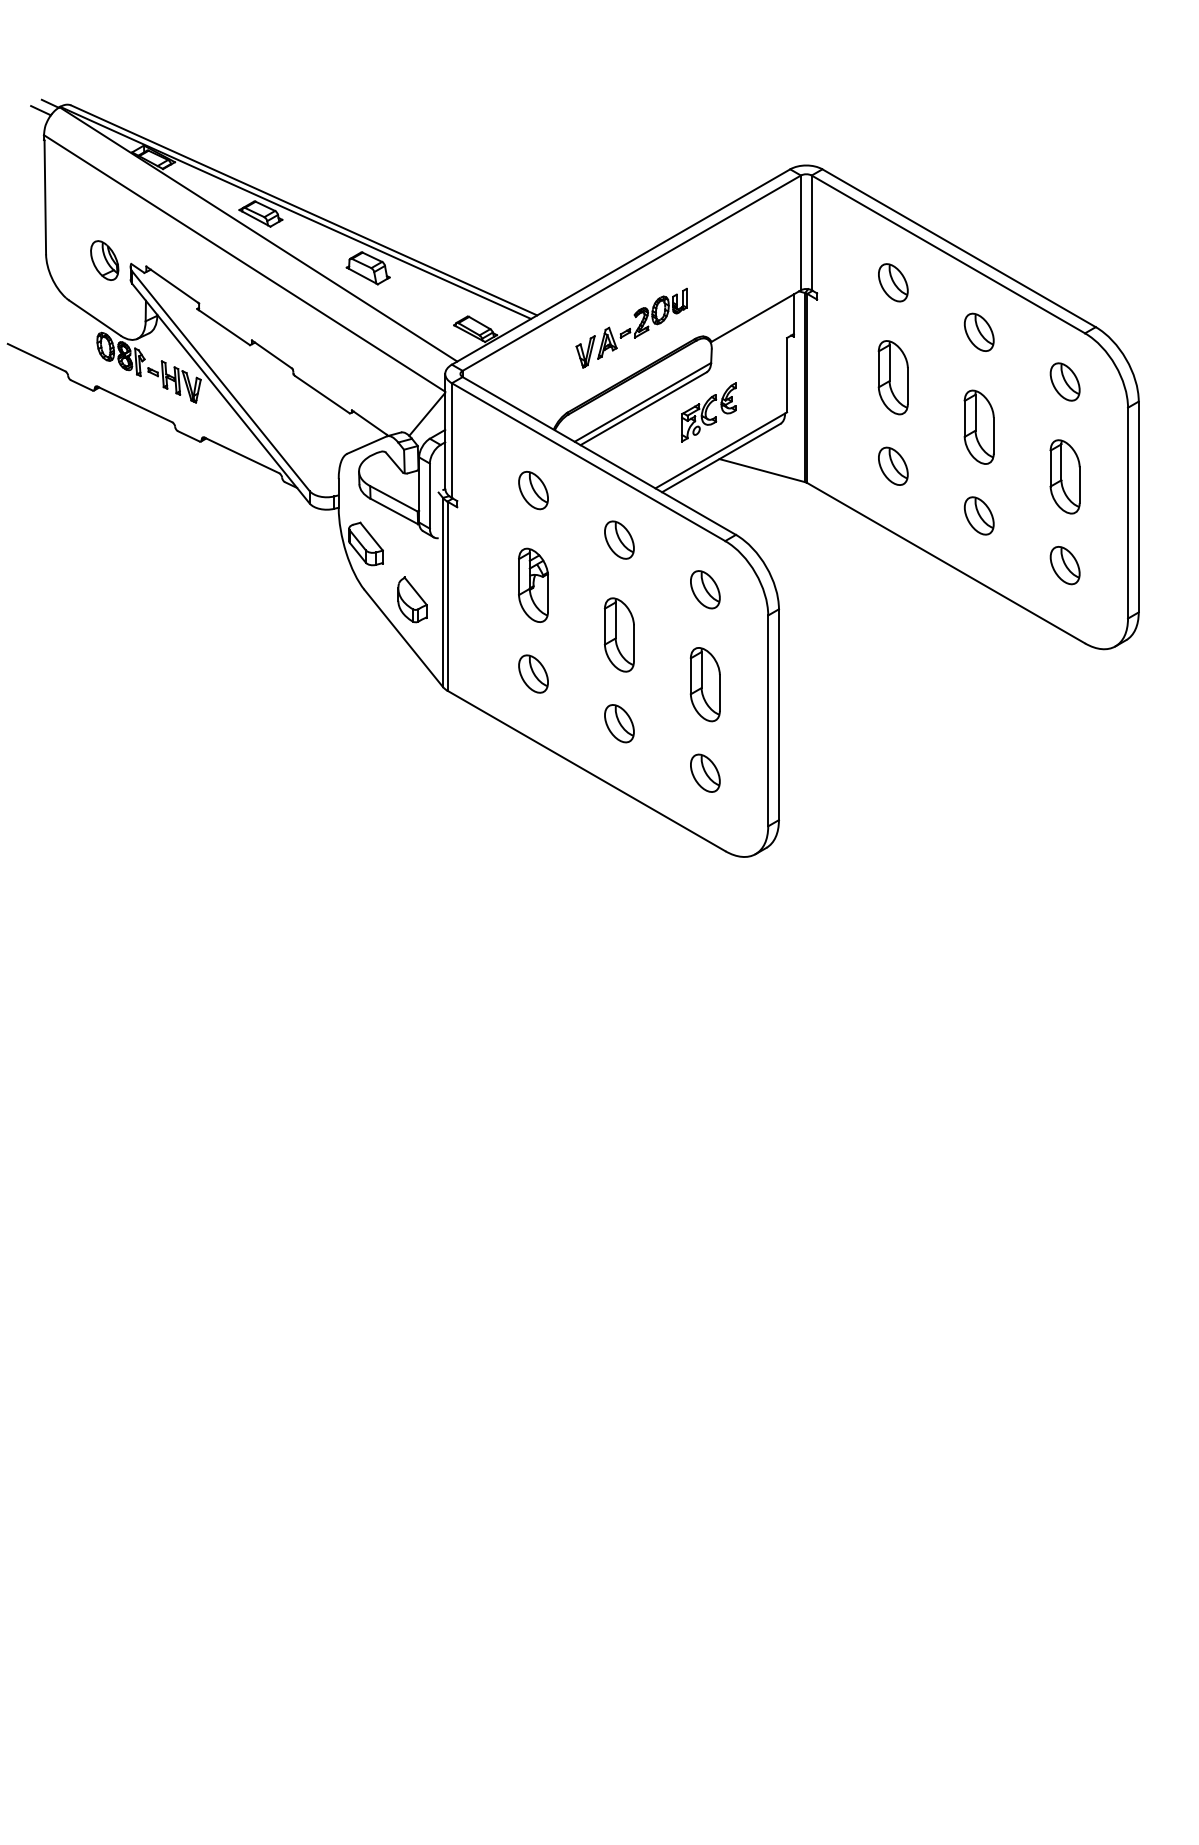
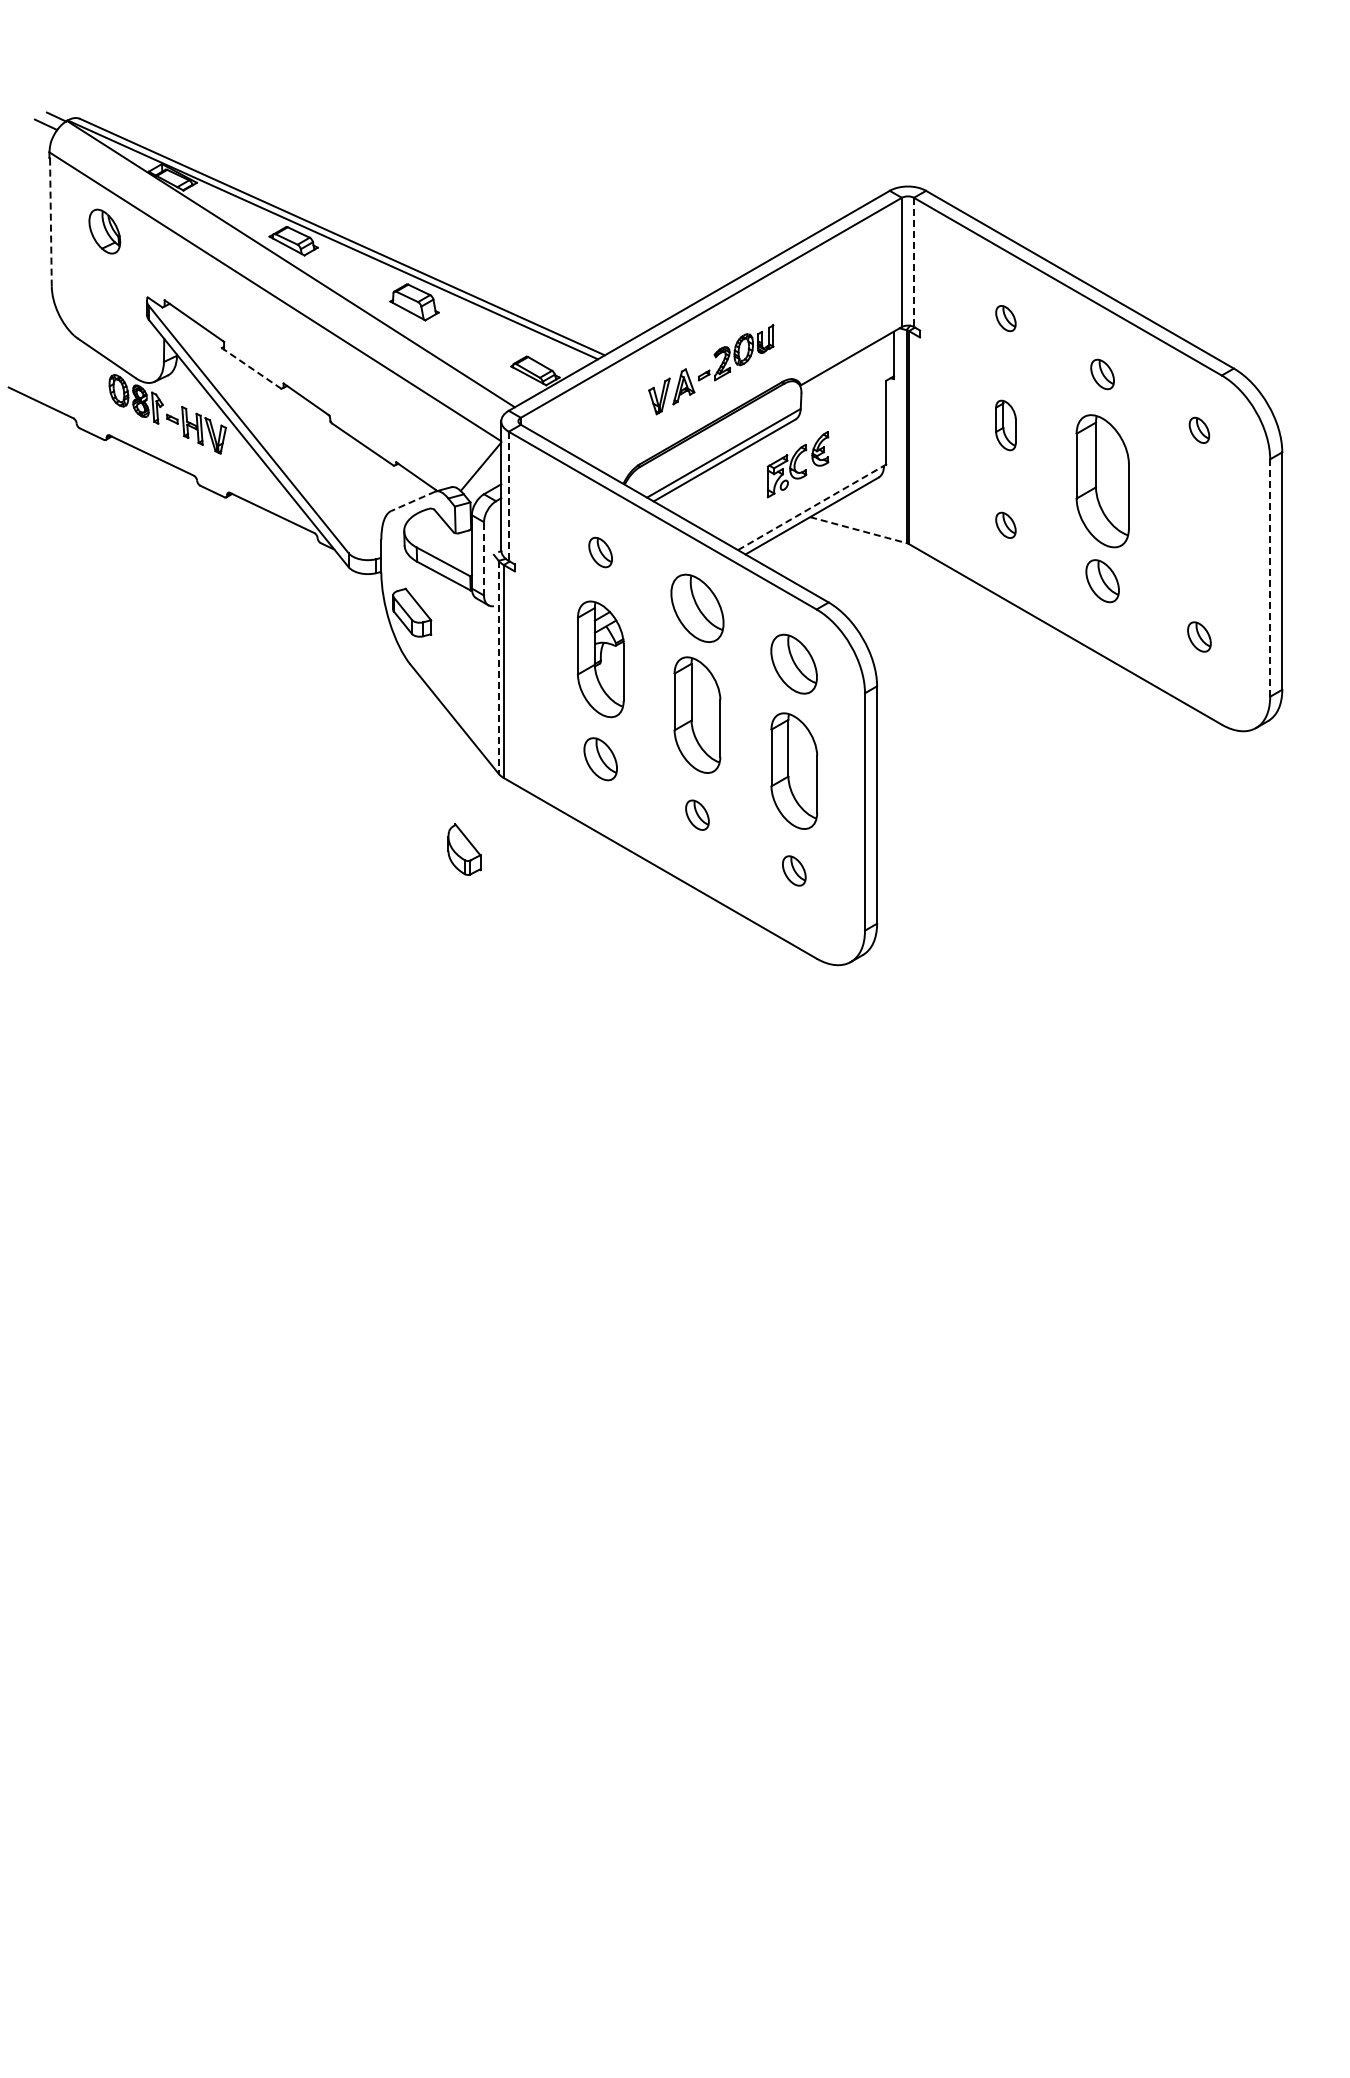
line: (44, 196) -> (50, 221), solid -> dashed
line: (811, 232) -> (913, 262), solid -> dashed
part: (104, 260) -> (104, 231), moved
part: (892, 282) -> (1005, 318), size x0.6
line: (224, 327) -> (252, 369), solid -> dashed
part: (979, 332) -> (1102, 374), size x0.7
part: (892, 377) -> (1005, 425), size x0.6
part: (1065, 382) -> (1199, 430), size x0.6
part: (979, 427) -> (1102, 481), size x1.6
line: (451, 440) -> (508, 496), solid -> dashed
line: (366, 445) -> (412, 501), solid -> dashed
line: (720, 450) -> (811, 507), solid -> dashed
part: (892, 466) -> (1005, 525), size x0.6
line: (762, 470) -> (858, 530), solid -> dashed
part: (1065, 477) -> (1199, 537), removed
part: (533, 490) -> (600, 552), size x0.7
line: (430, 495) -> (484, 558), solid -> dashed
line: (1128, 513) -> (1270, 578), solid -> dashed
part: (619, 540) -> (697, 608), size x1.6
part: (1065, 565) -> (1199, 636), size x0.7
part: (533, 585) -> (600, 659), size x1.4
part: (705, 589) -> (794, 664), size x1.4
line: (442, 592) -> (498, 667), solid -> dashed
part: (412, 599) -> (464, 849), moved
part: (619, 635) -> (697, 715), size x1.4
part: (704, 684) -> (793, 770), size x1.4
part: (619, 724) -> (697, 815), size x0.7
part: (705, 772) -> (794, 870), size x0.7

